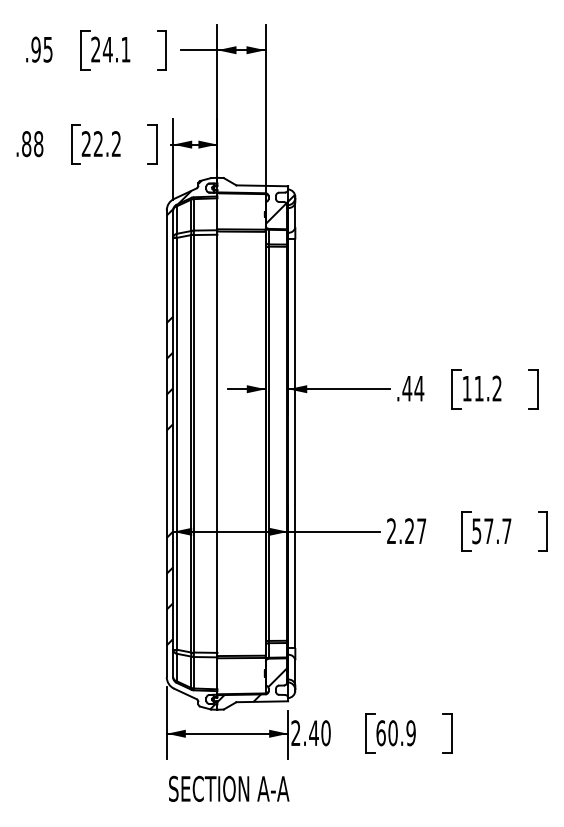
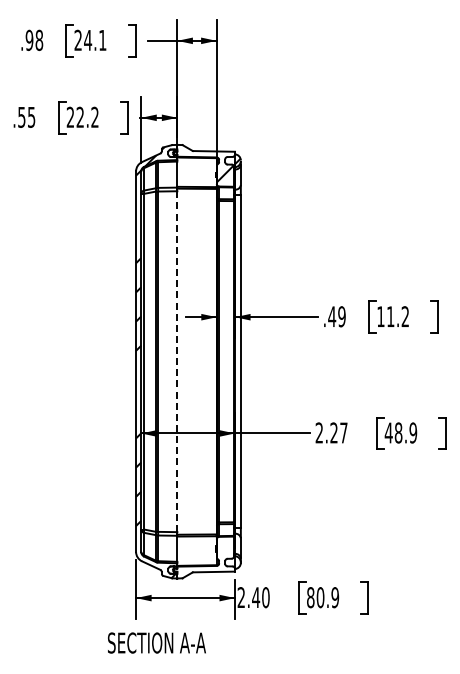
text: (48, 48) -> (39, 39), .95 -> .98
text: (32, 143) -> (26, 116), .88 -> .55
text: (418, 388) -> (341, 316), .44 -> .49
line: (217, 443) -> (177, 361), solid -> dashed
text: (491, 530) -> (400, 432), 57.7 -> 48.9
hatch: (251, 685) -> (205, 558), removed
text: (380, 733) -> (310, 597), 60.9 -> 80.9
text: (228, 788) -> (156, 642), moved

